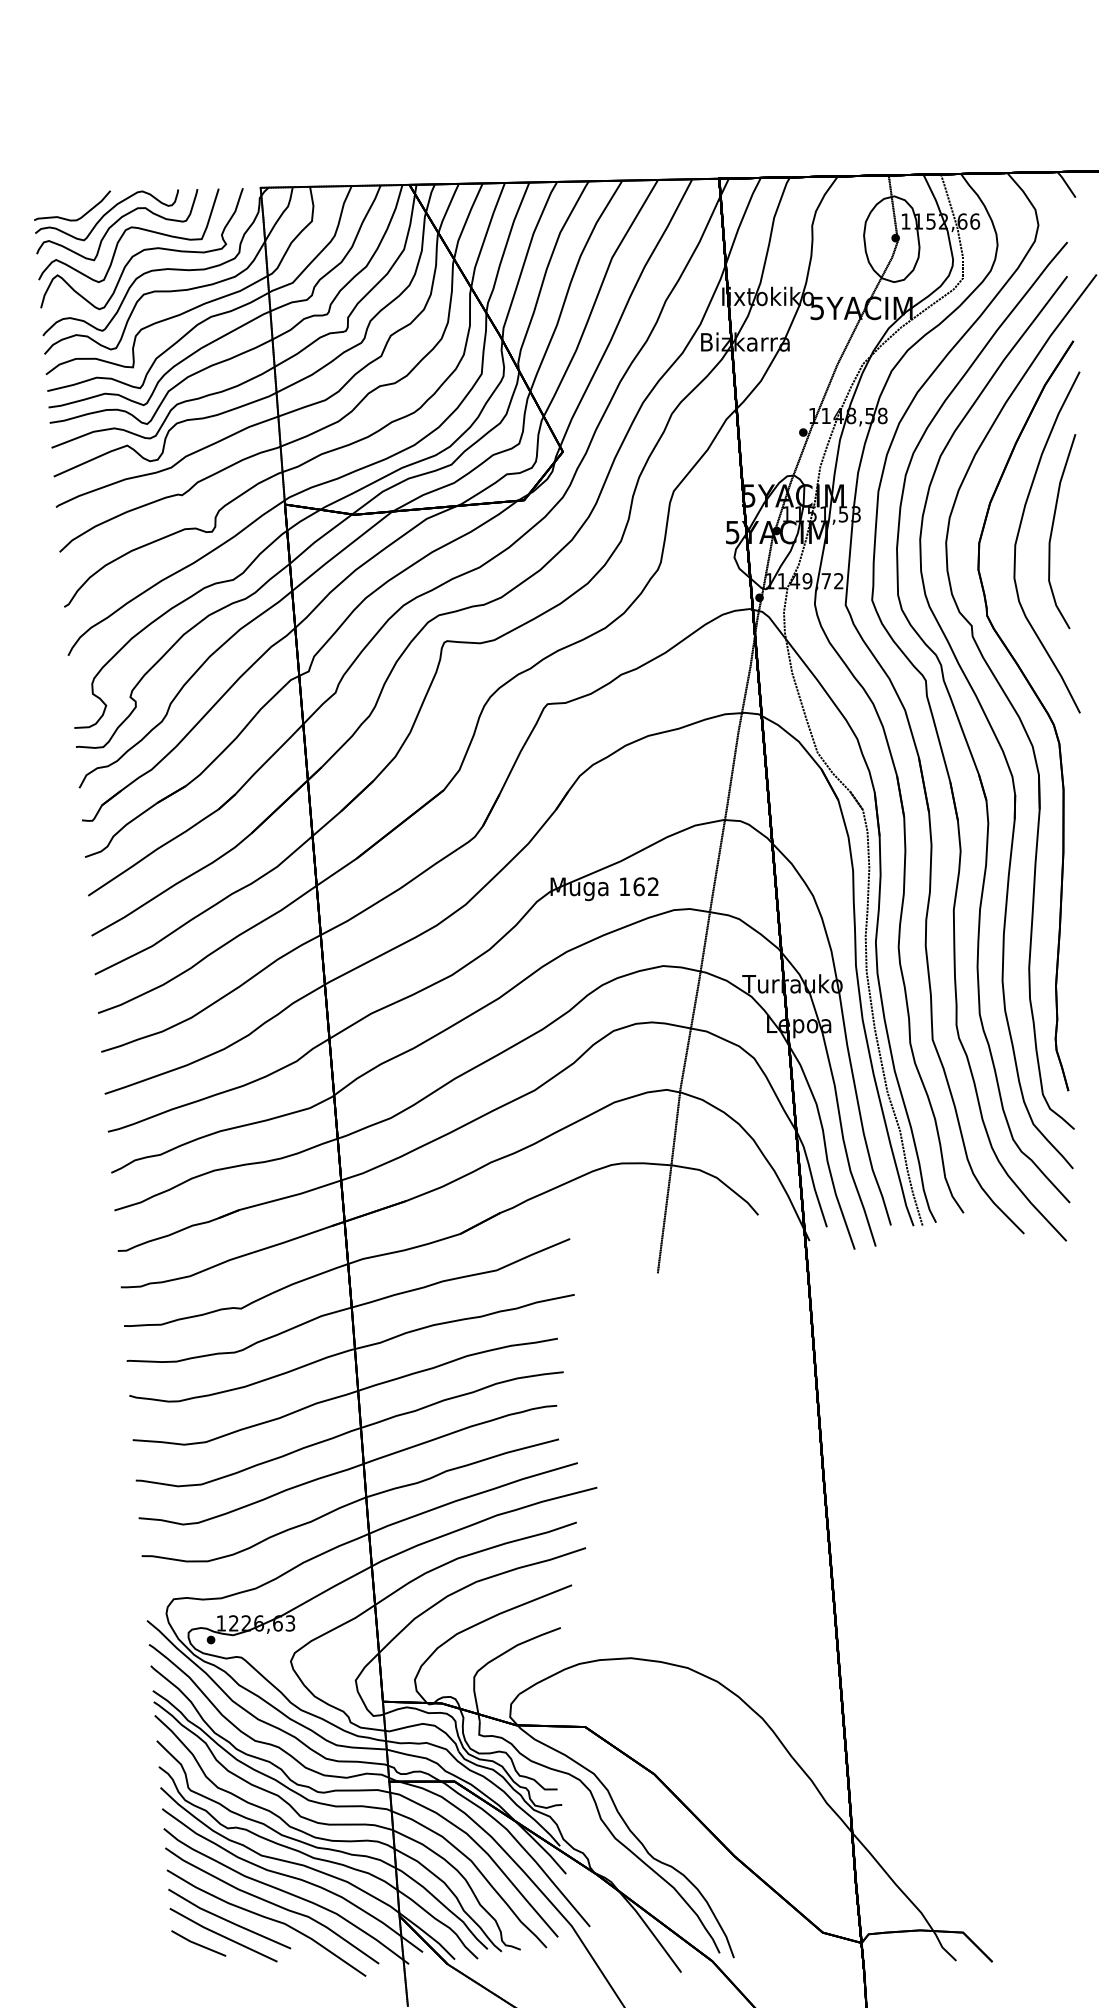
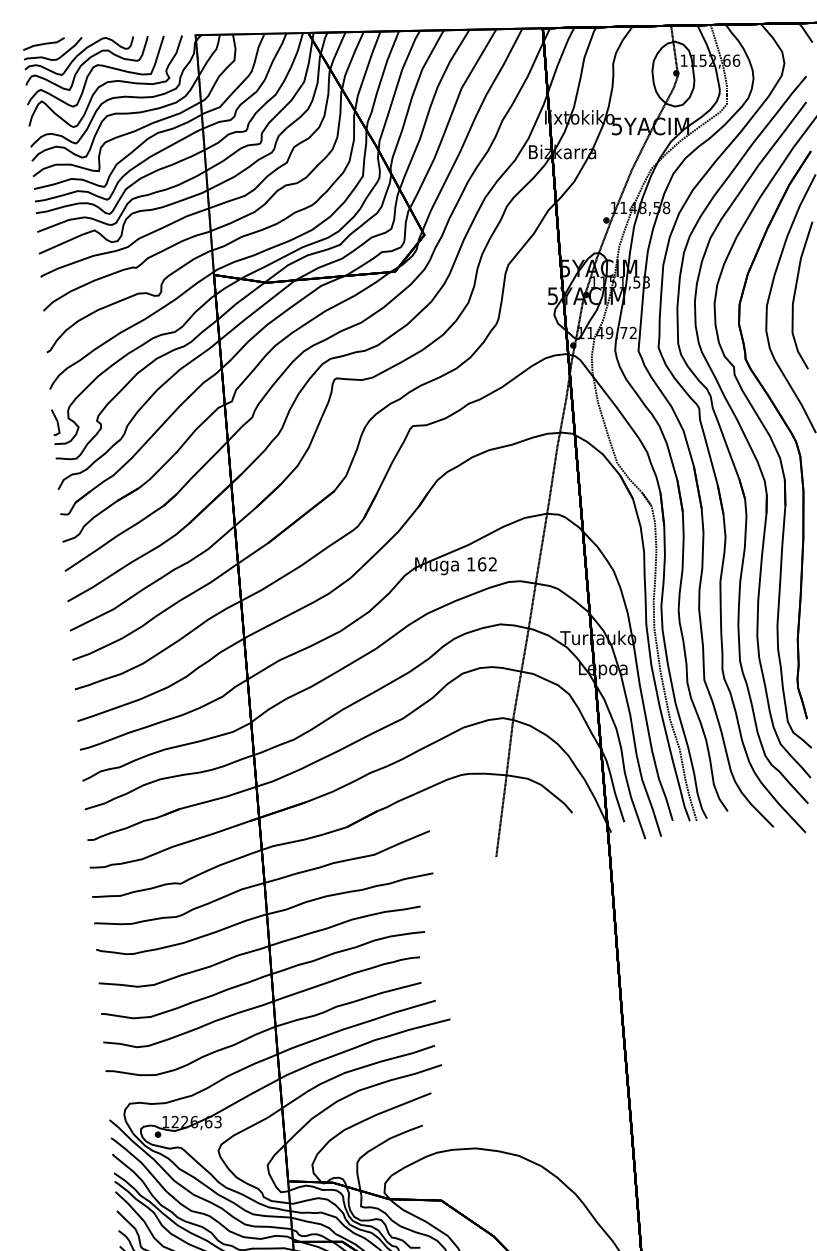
line: (60, 199) -> (44, 44), added
line: (77, 699) -> (56, 422), added

